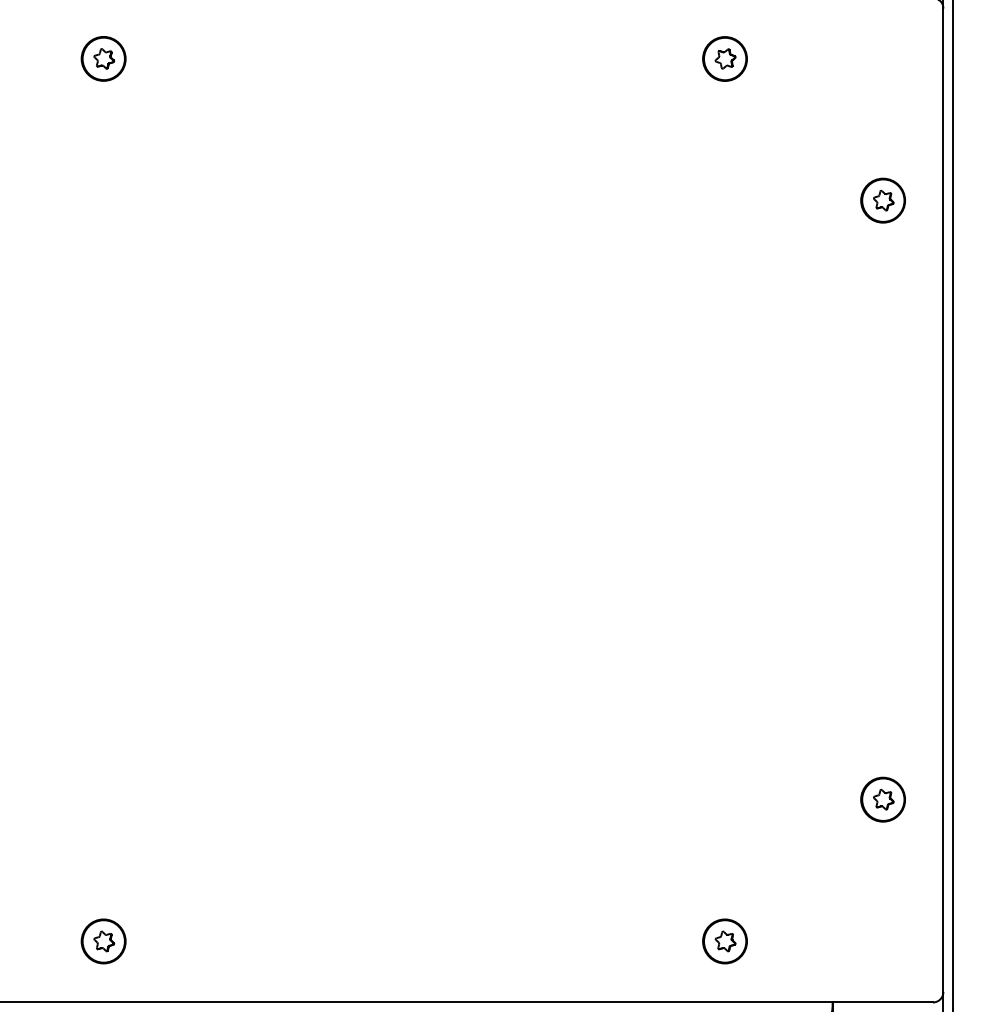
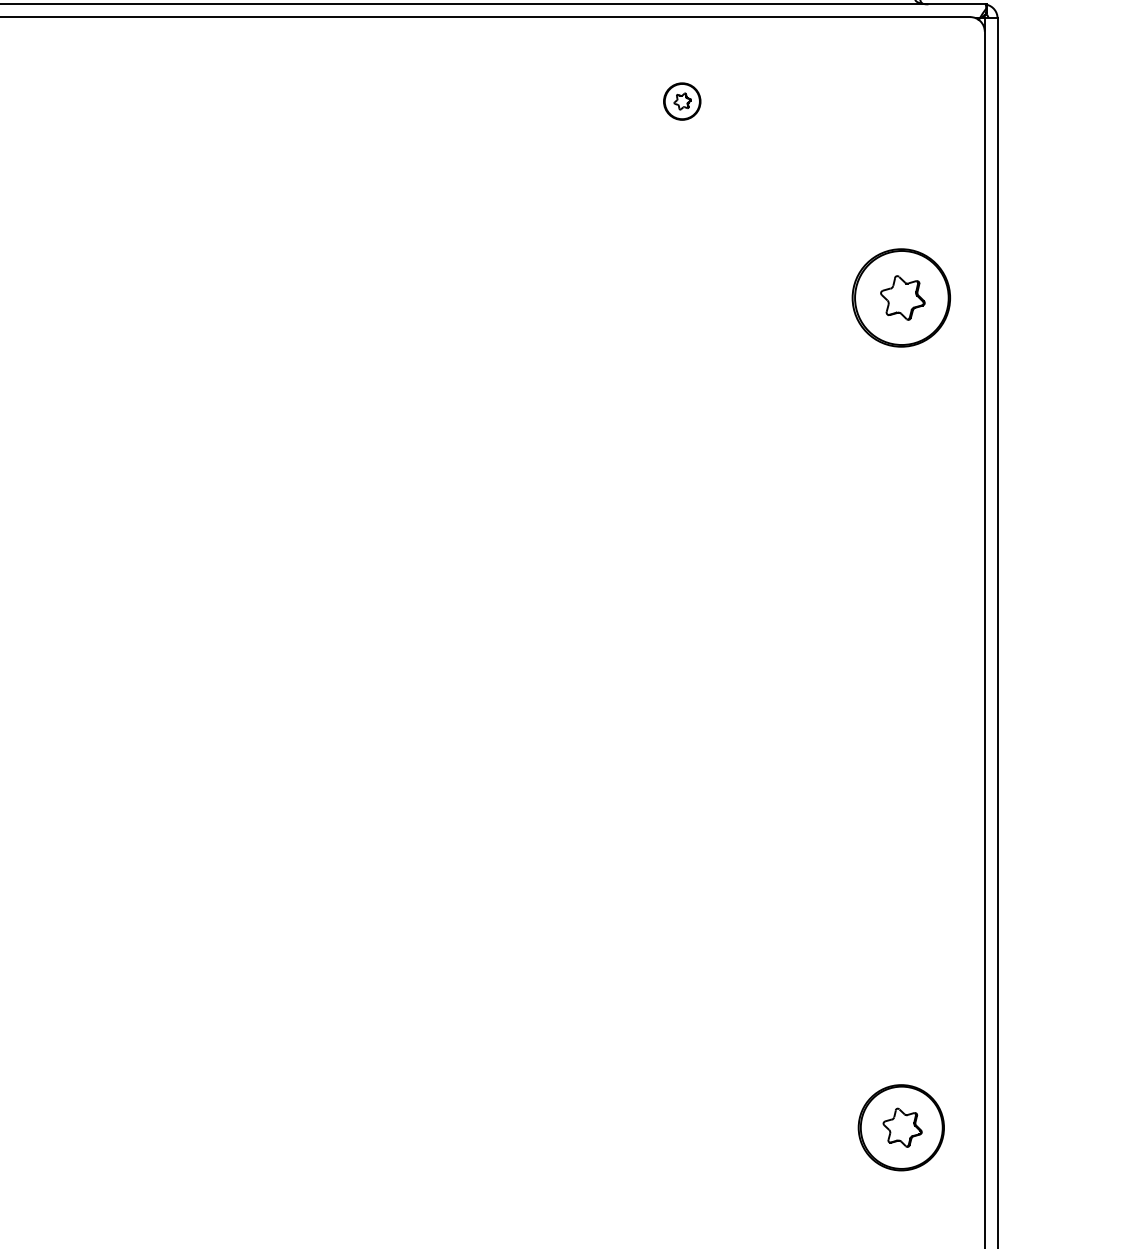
part: (724, 58) -> (681, 100), size x0.6
part: (882, 200) -> (900, 297), size x1.6
part: (882, 799) -> (900, 1127), size x1.4

